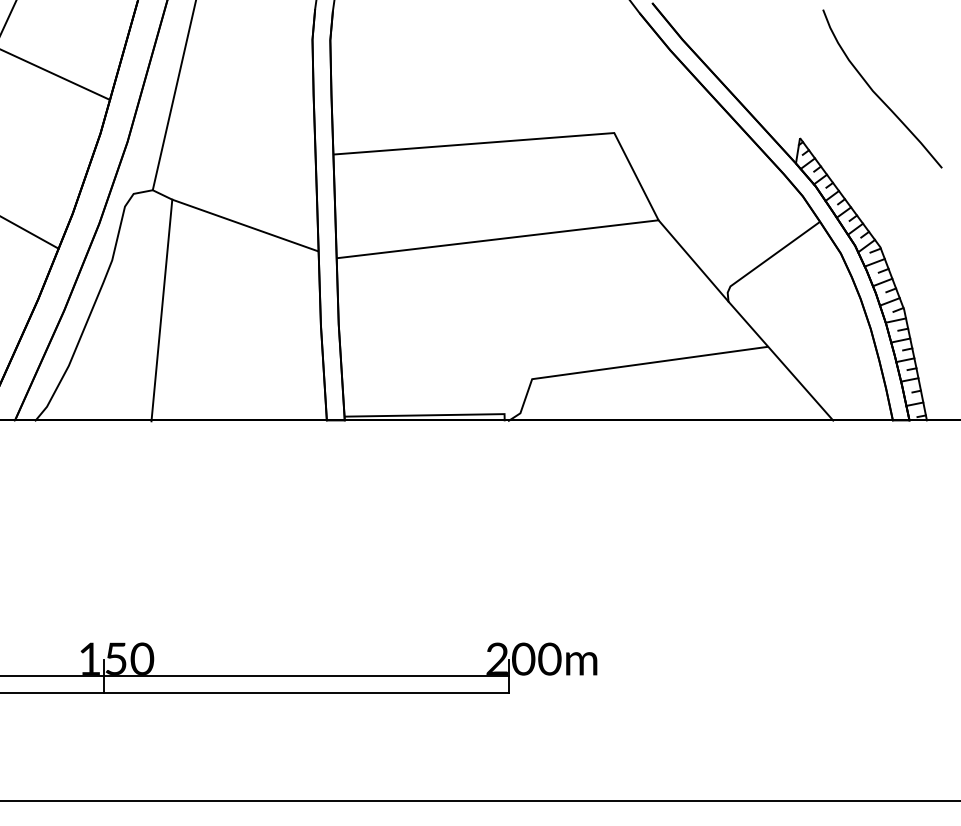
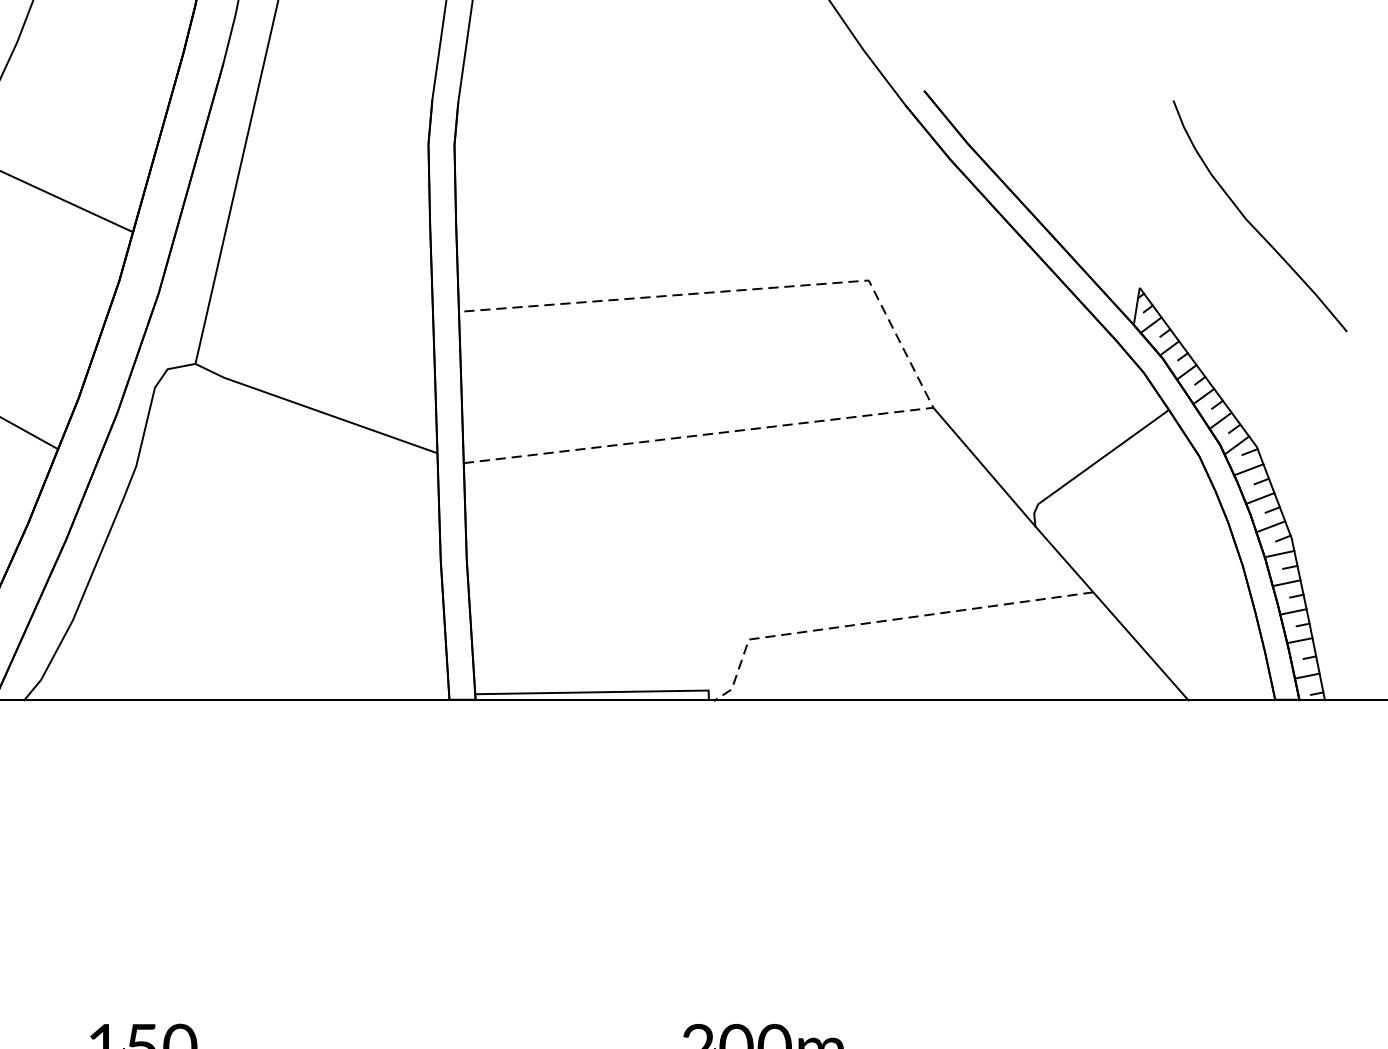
line: (645, 195) -> (914, 371), solid -> dashed
line: (161, 310) -> (208, 539), removed
line: (623, 366) -> (882, 621), solid -> dashed

